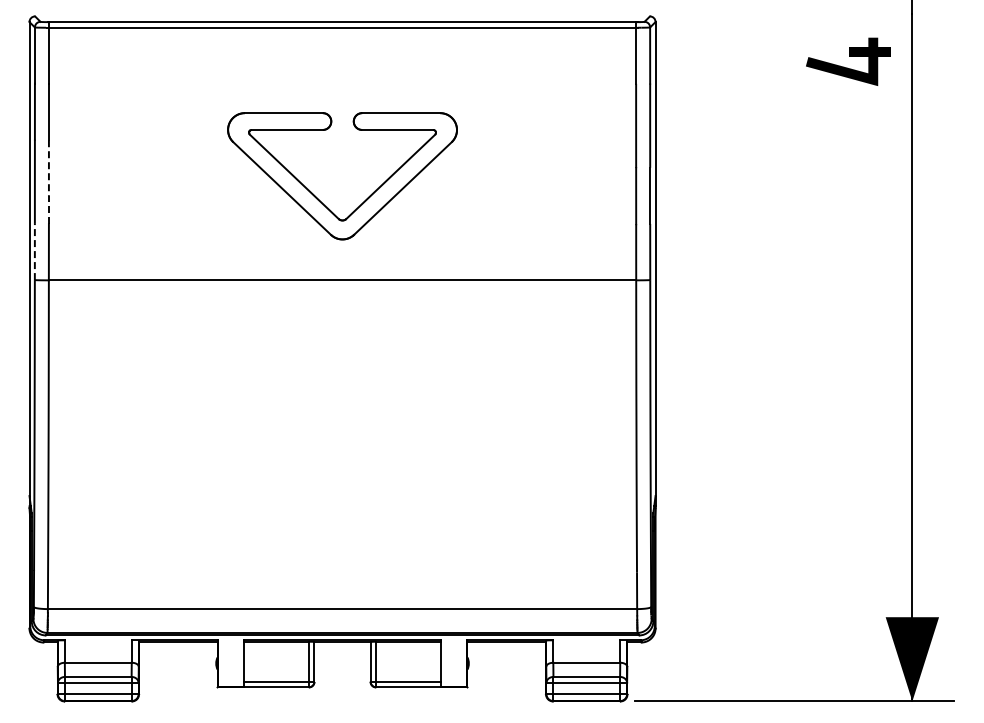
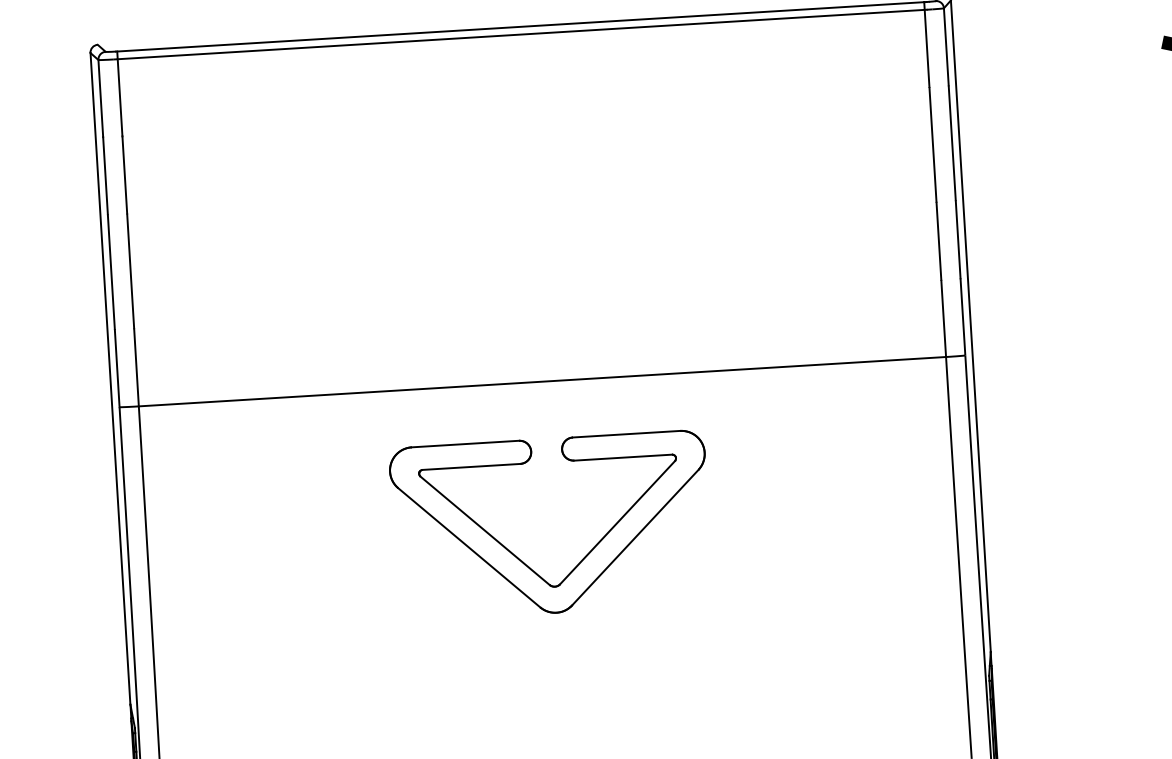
line: (48, 182) -> (130, 271), dashed -> solid
part: (319, 199) -> (521, 559), moved
line: (34, 251) -> (116, 367), dashed -> solid

